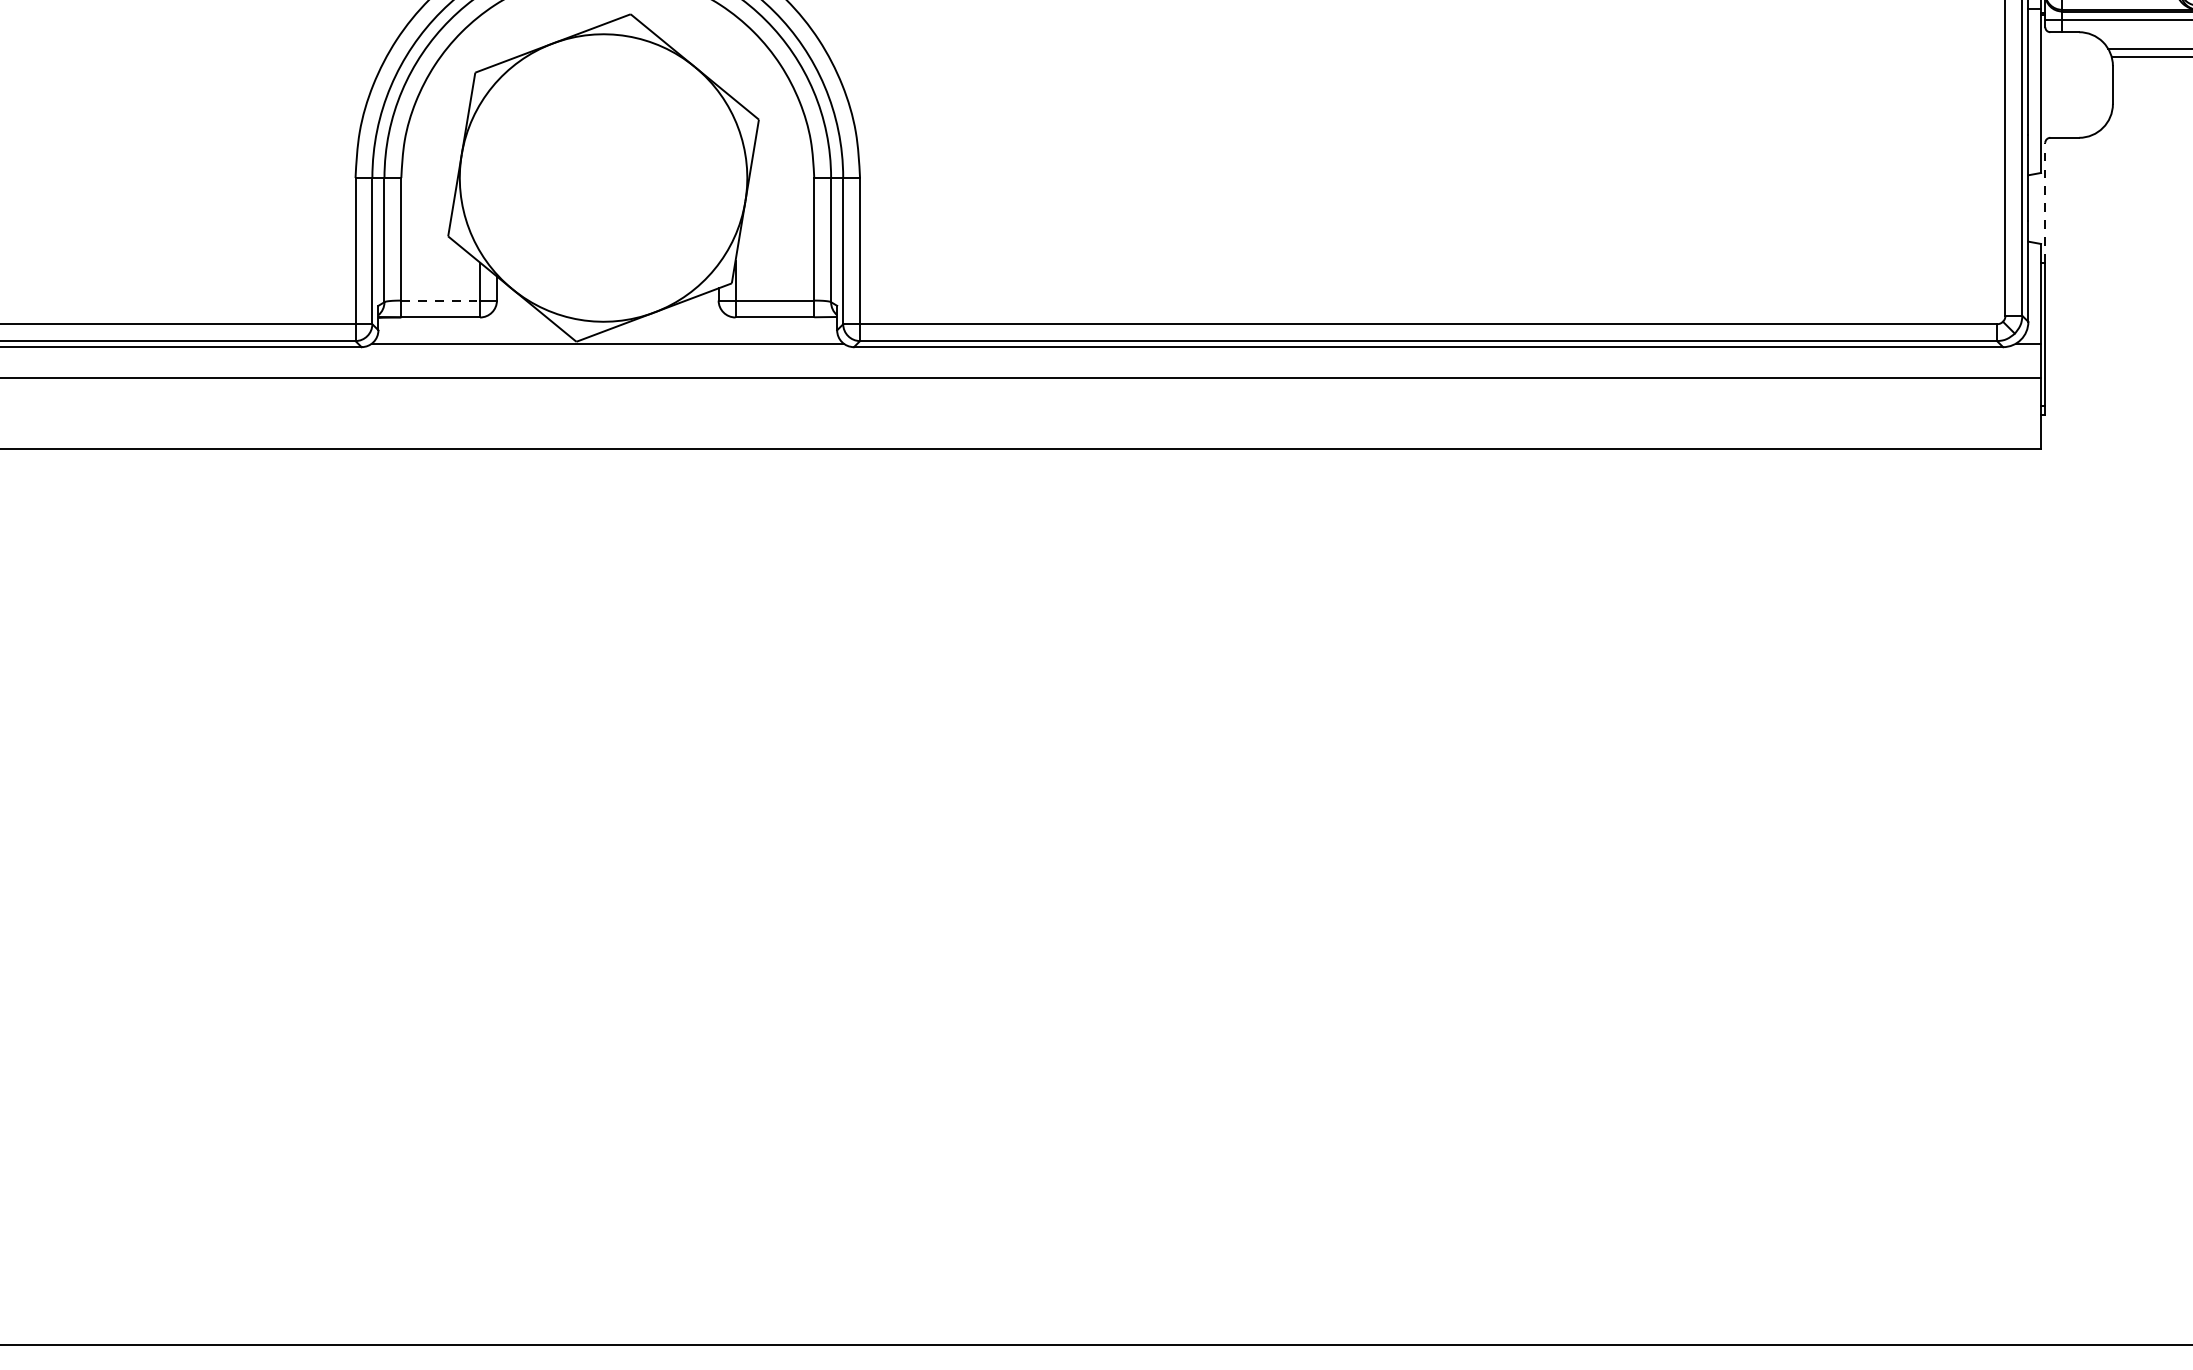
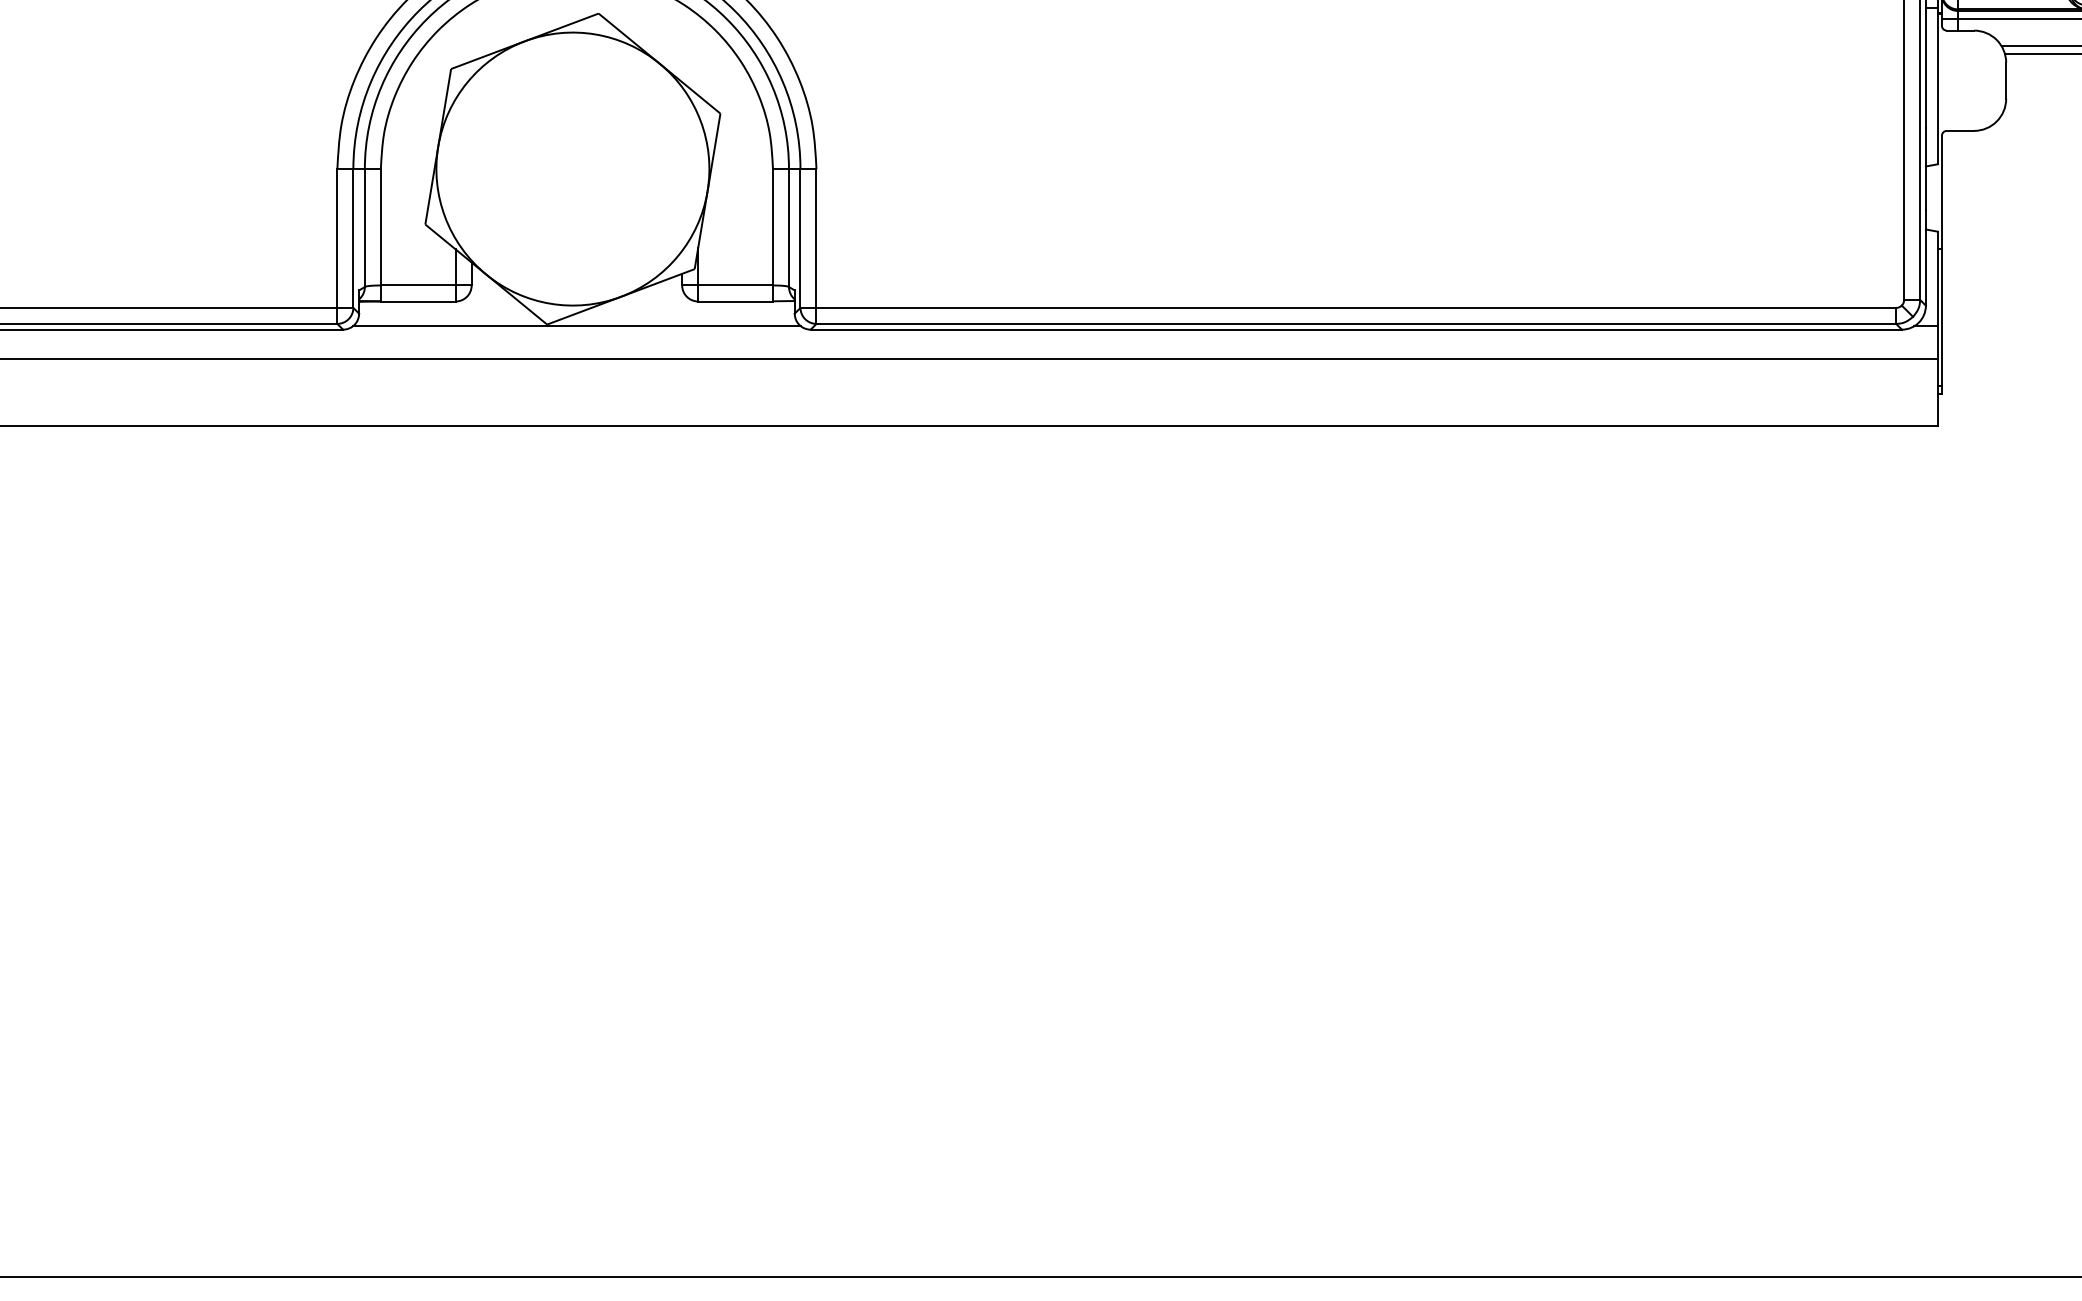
line: (2045, 202) -> (1942, 192), dashed -> solid
line: (441, 300) -> (419, 285), dashed -> solid

